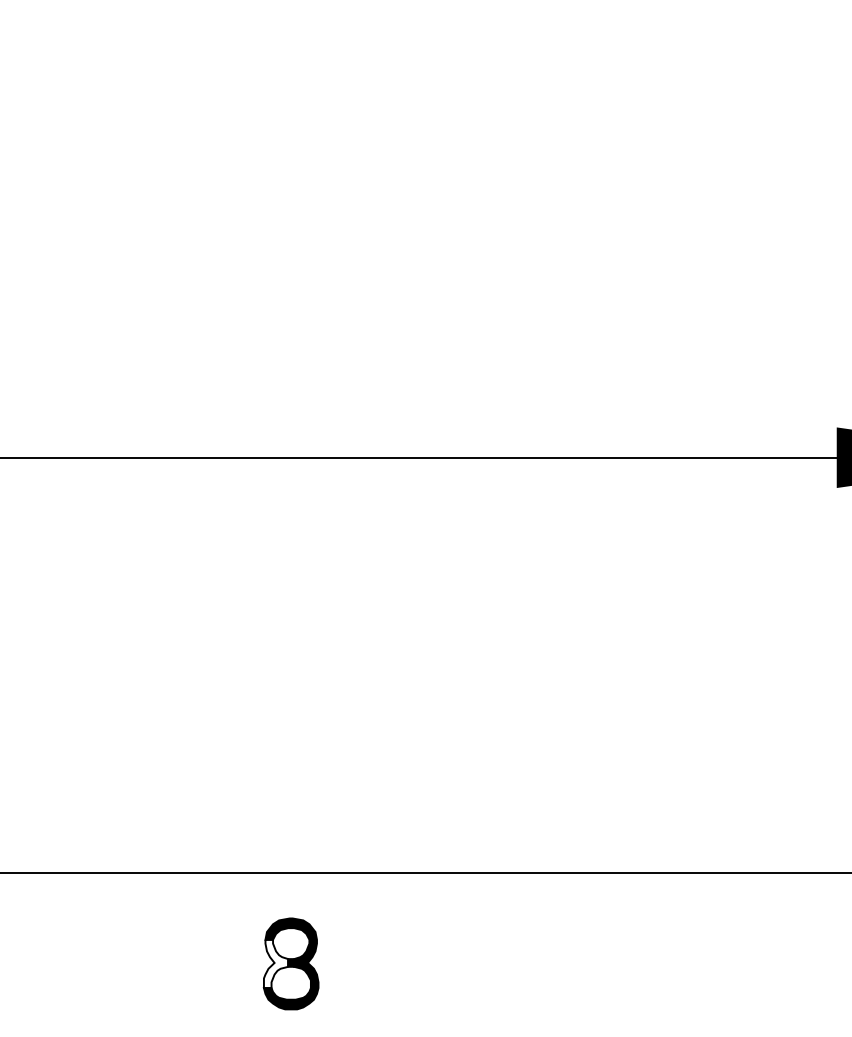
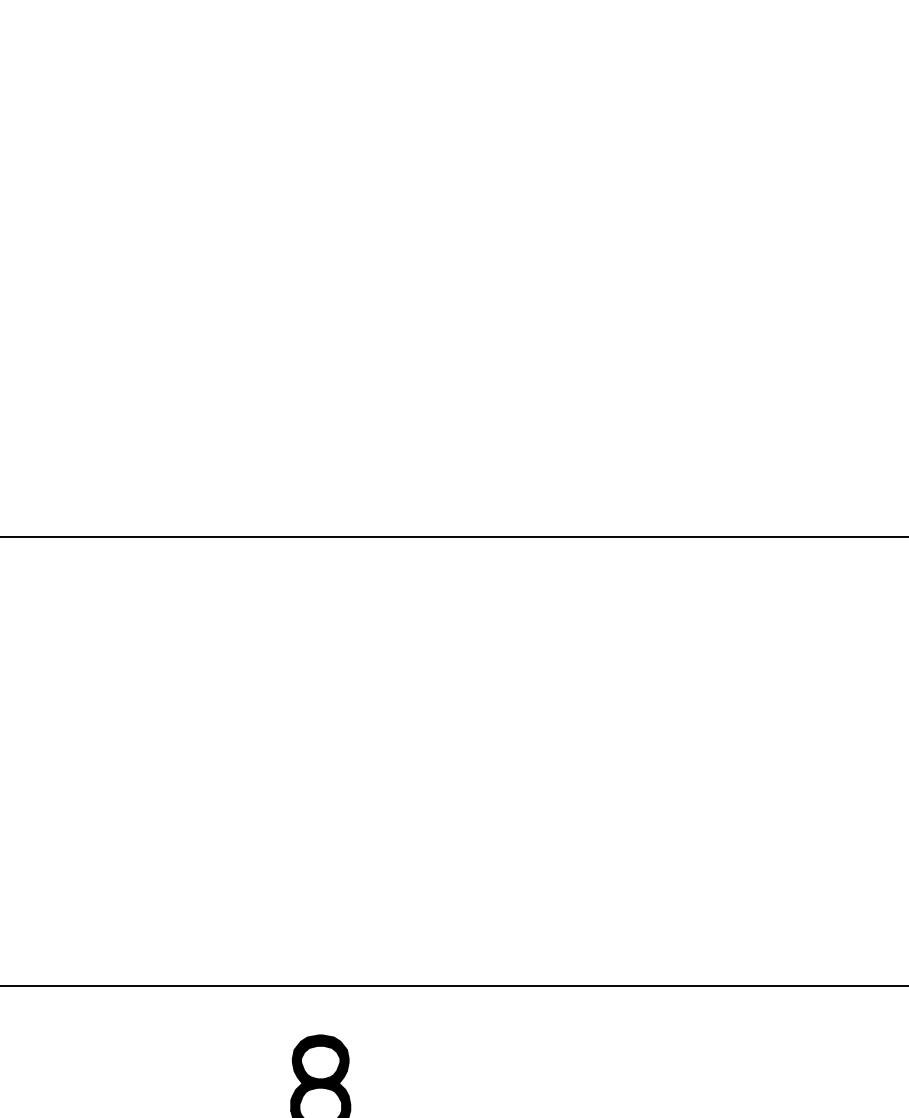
fill: (275, 963) -> (303, 1084), added

